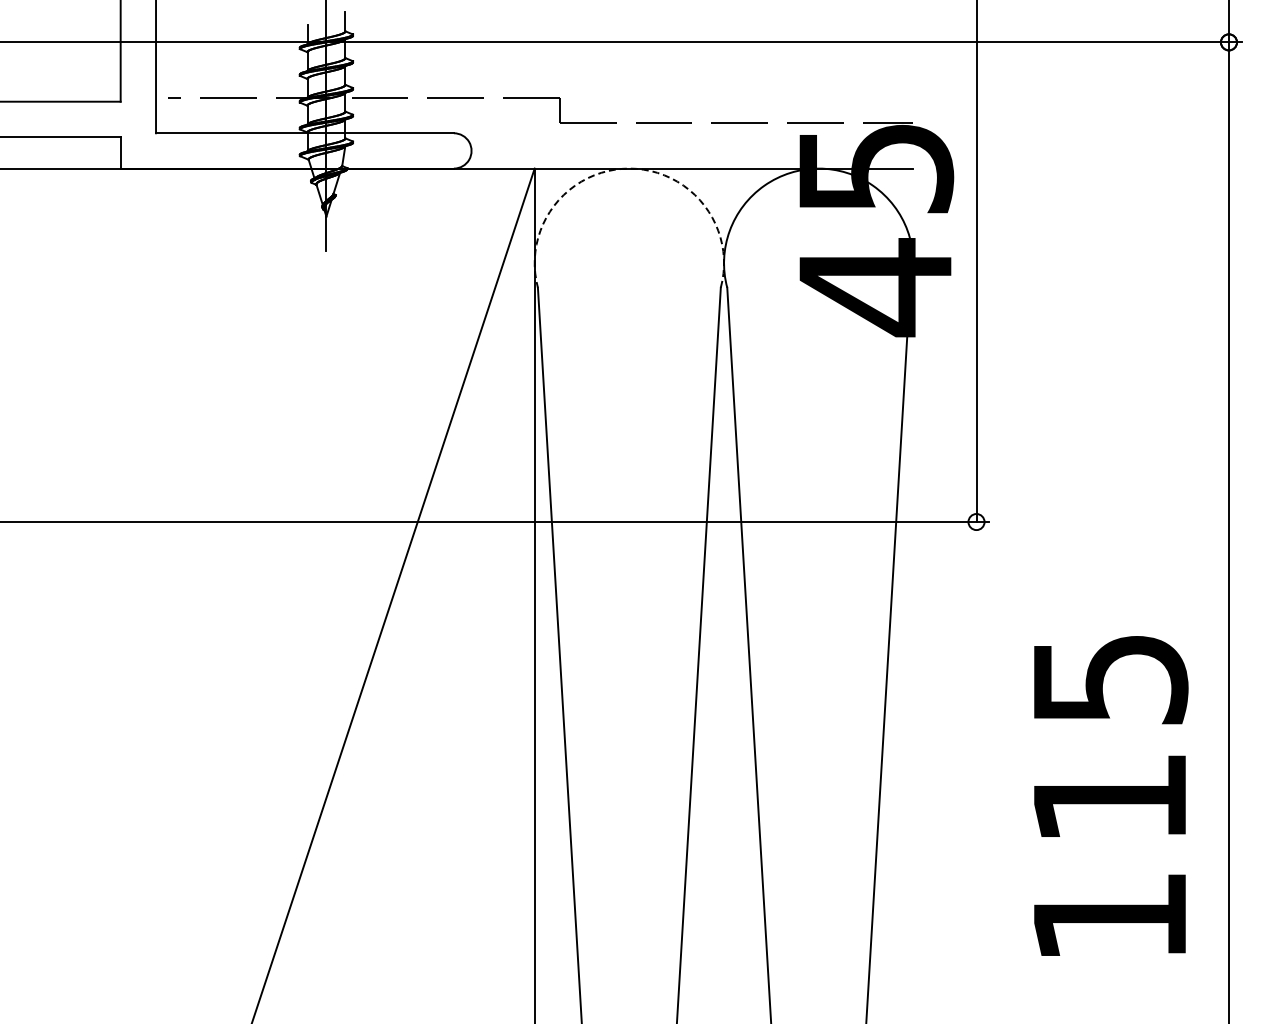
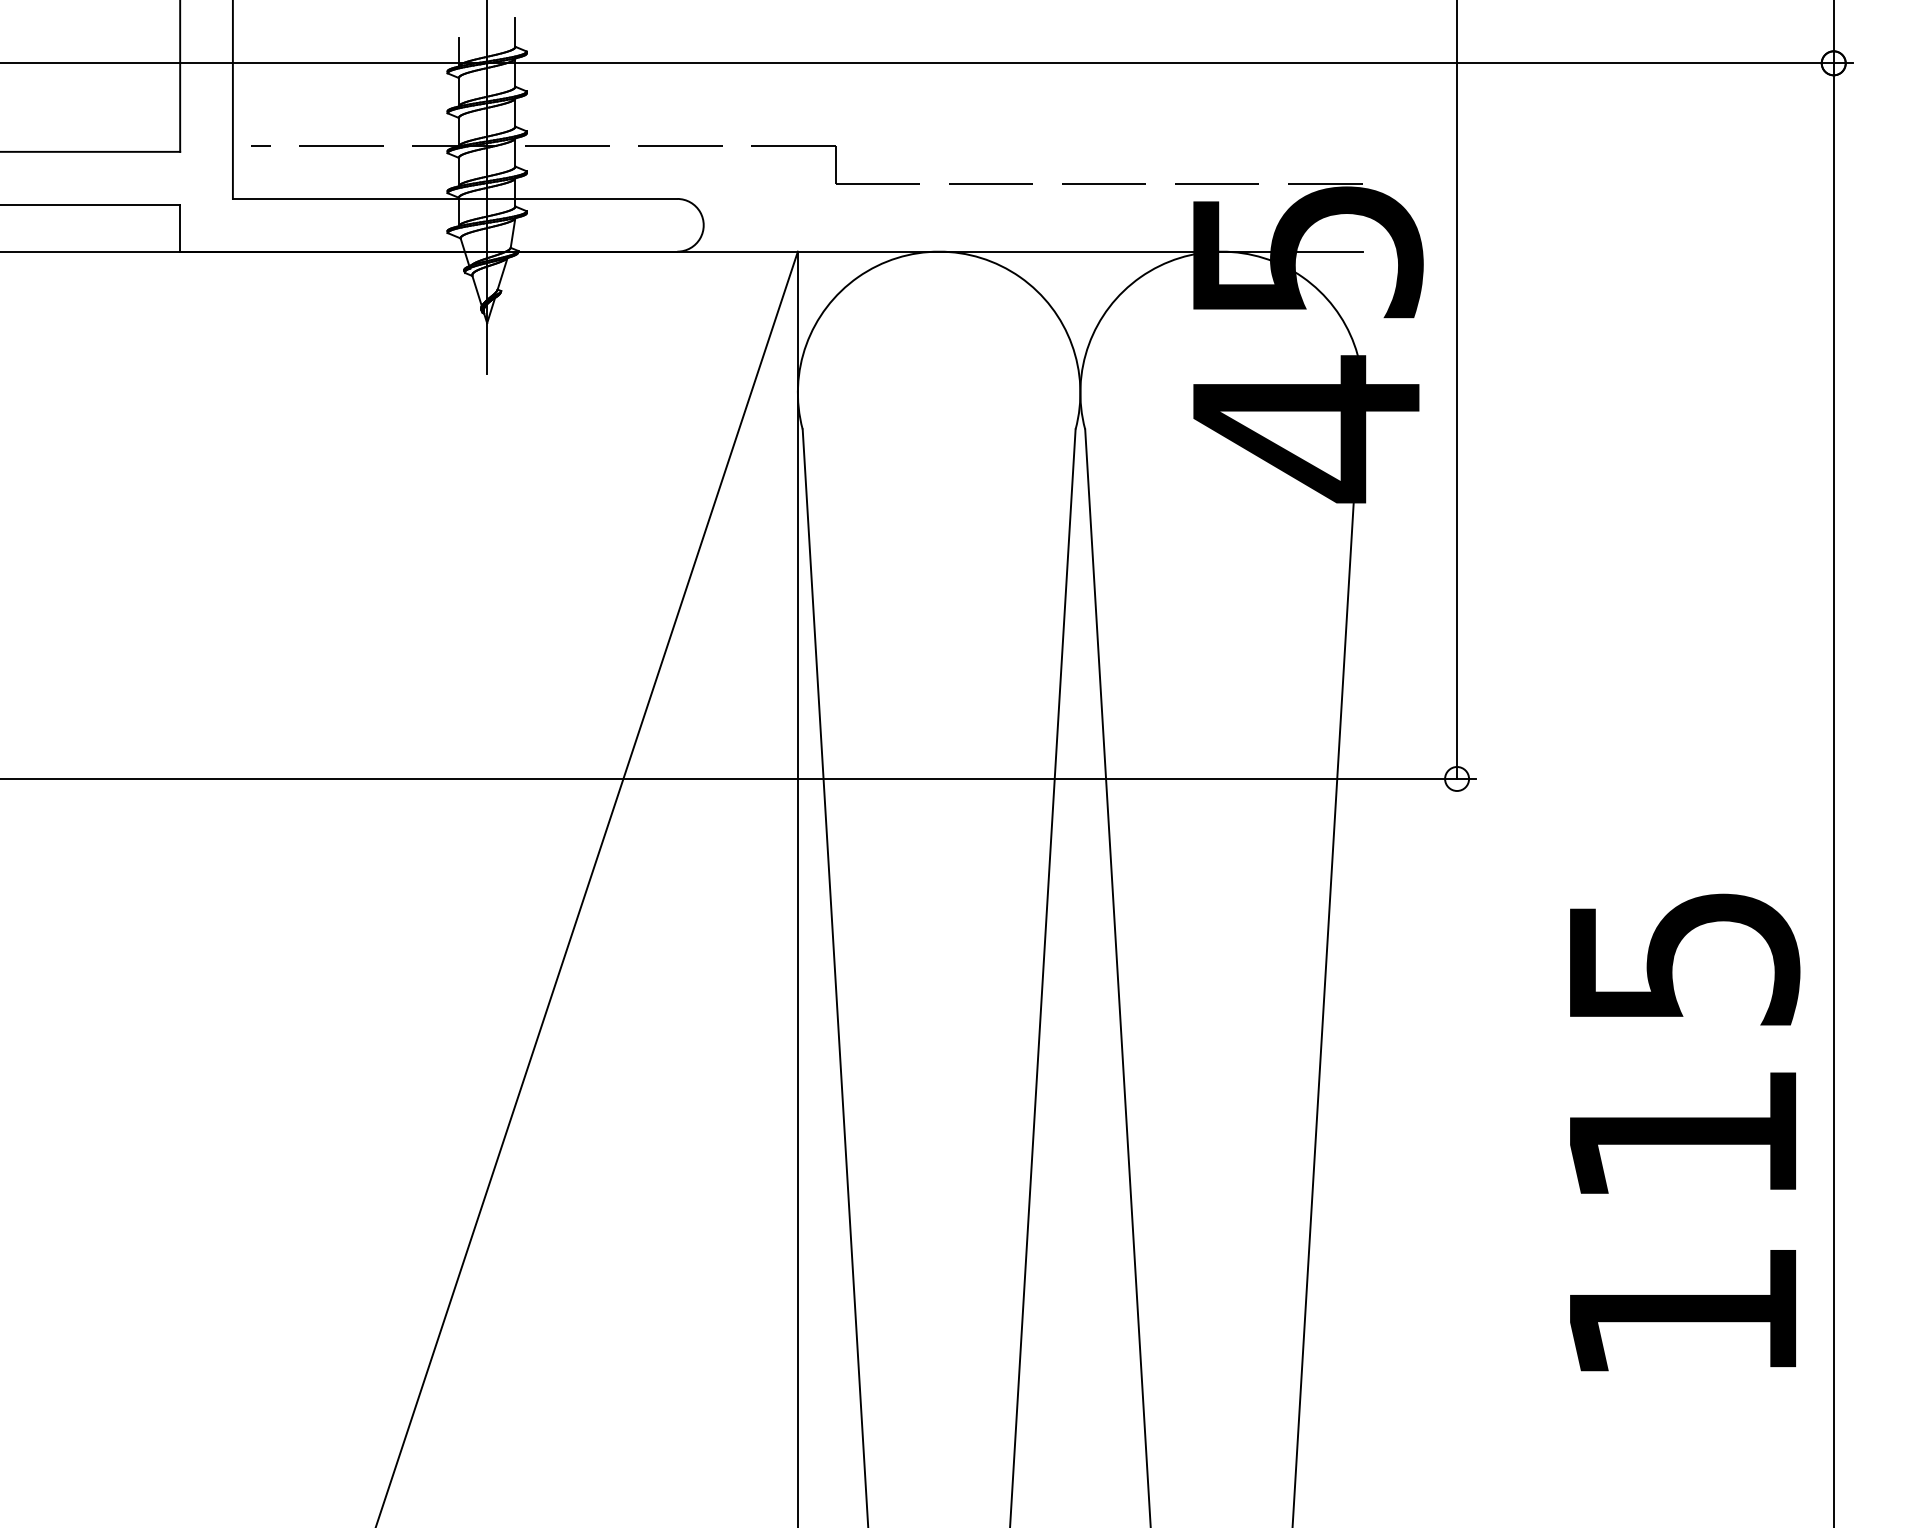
arc: (629, 168) -> (939, 251), dashed -> solid
text: (1111, 795) -> (1685, 1131), moved

